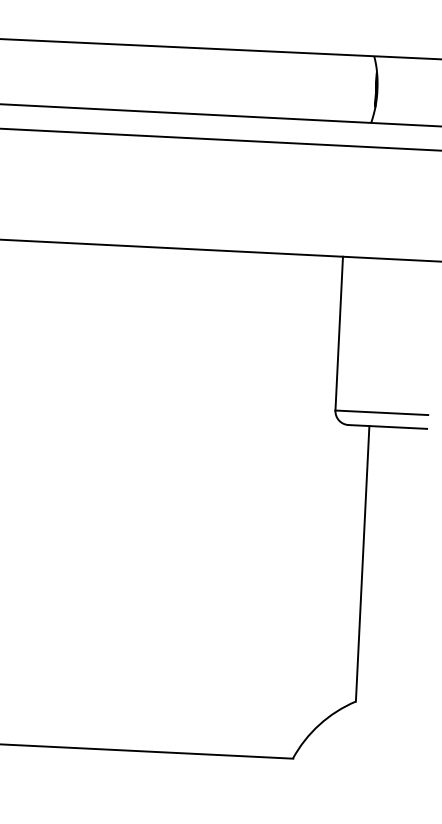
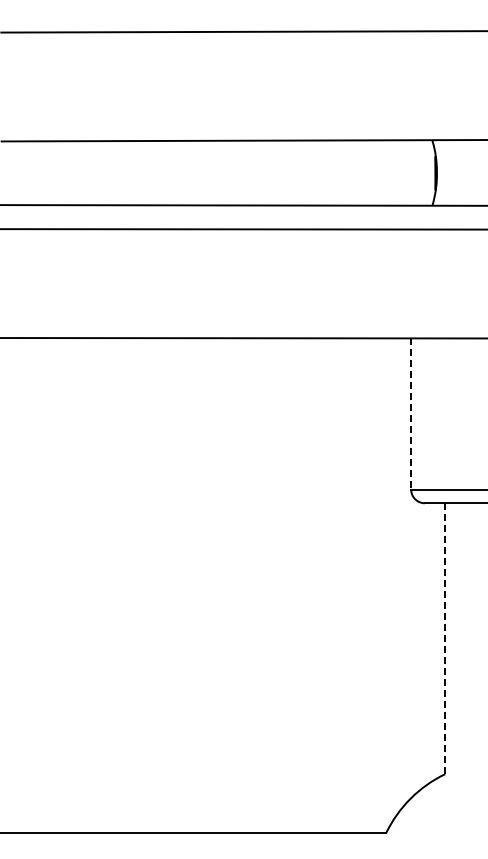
line: (339, 333) -> (411, 413), solid -> dashed
line: (362, 564) -> (445, 639), solid -> dashed

